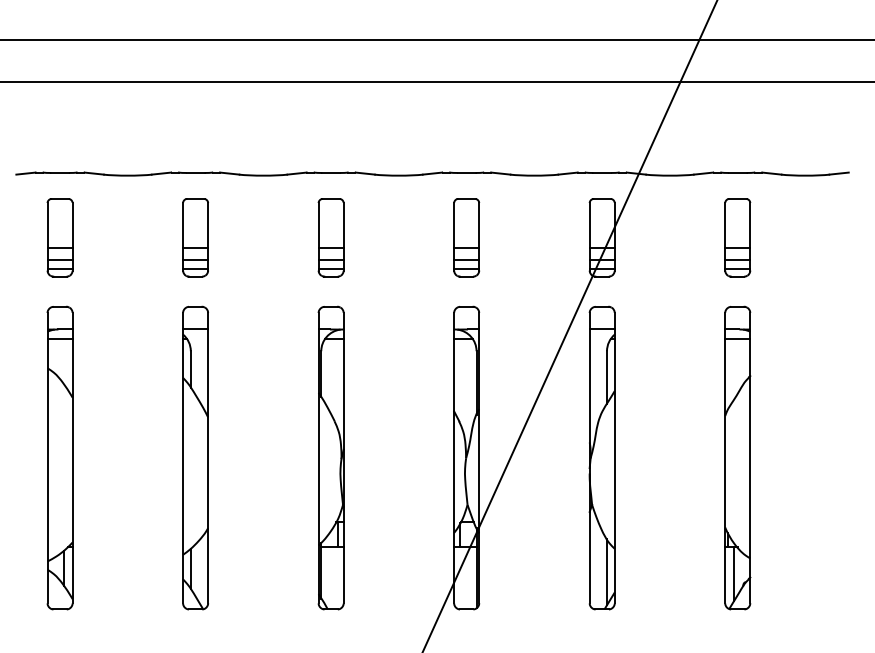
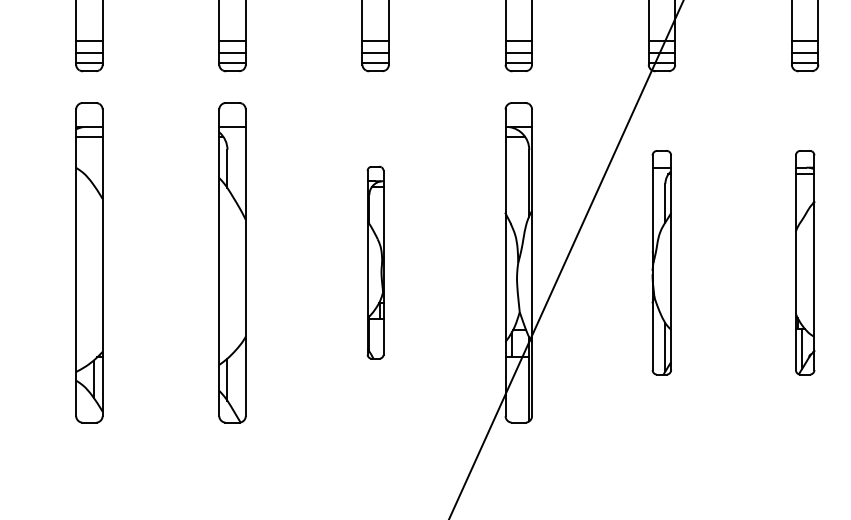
part: (330, 457) -> (374, 262), size x0.6
part: (601, 457) -> (661, 262), size x0.7
part: (737, 457) -> (804, 262), size x0.7

